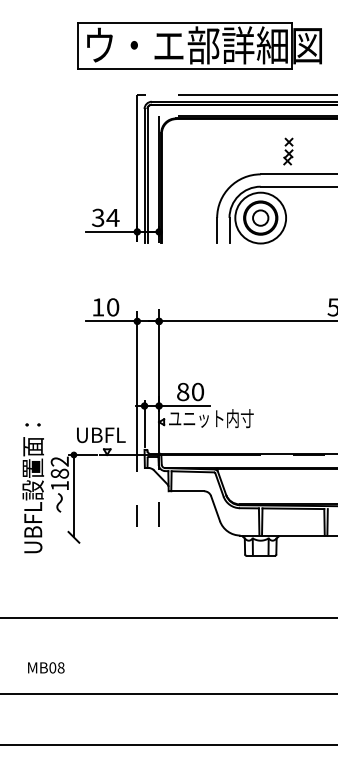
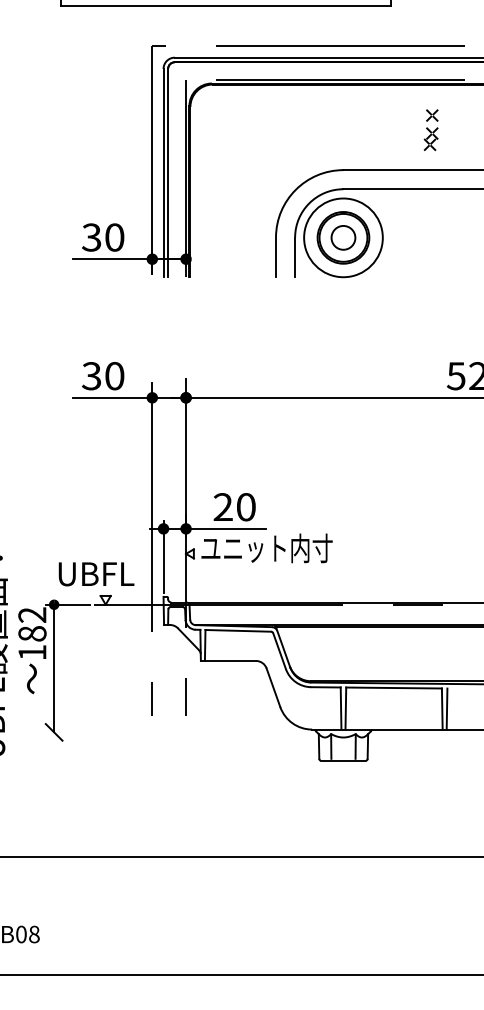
part: (288, 151) -> (431, 130), moved
text: (112, 217) -> (113, 236), 34 -> 30
text: (98, 307) -> (92, 376), 10 -> 30
text: (183, 392) -> (223, 507), 80 -> 20

